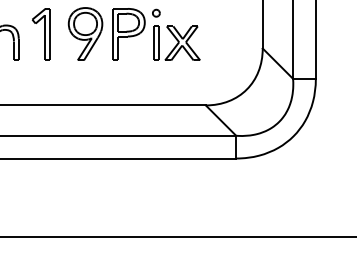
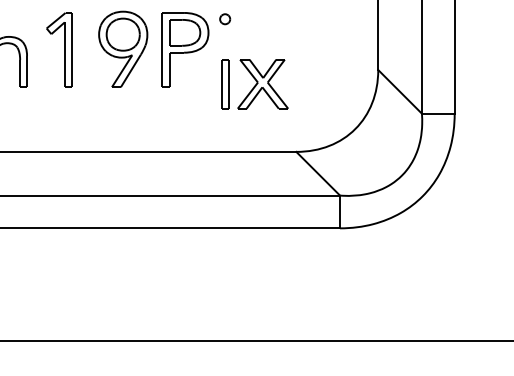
part: (176, 42) -> (254, 82), moved

